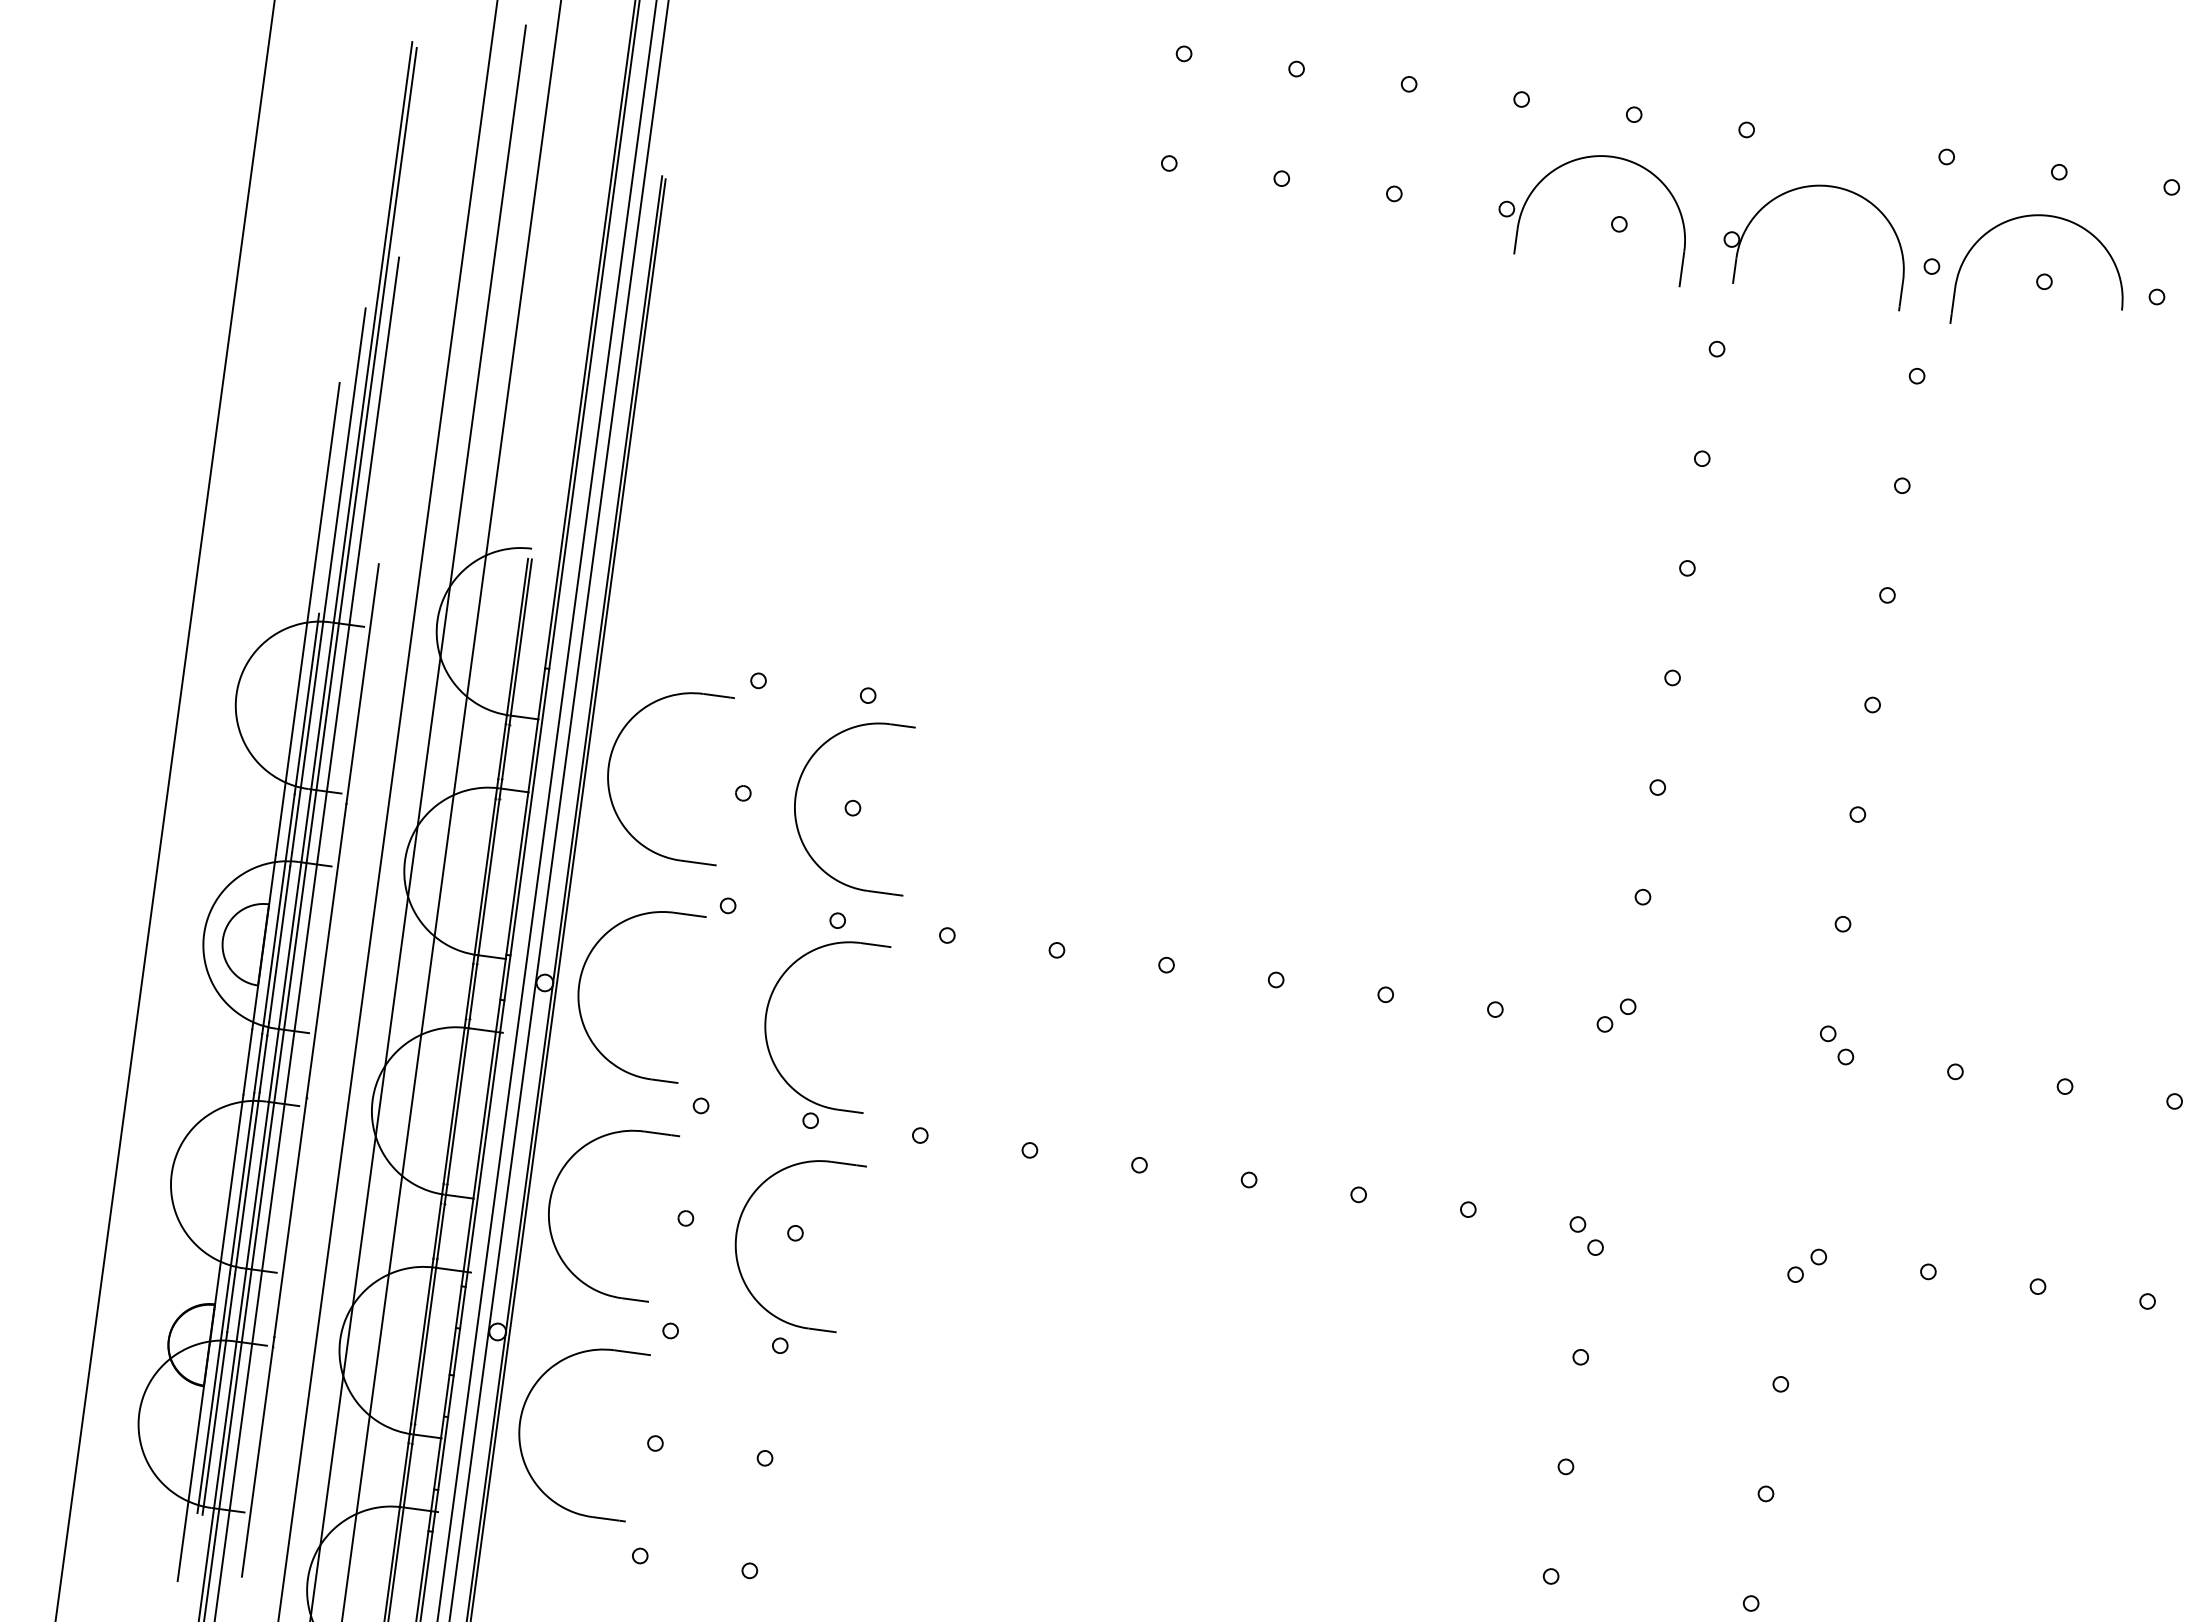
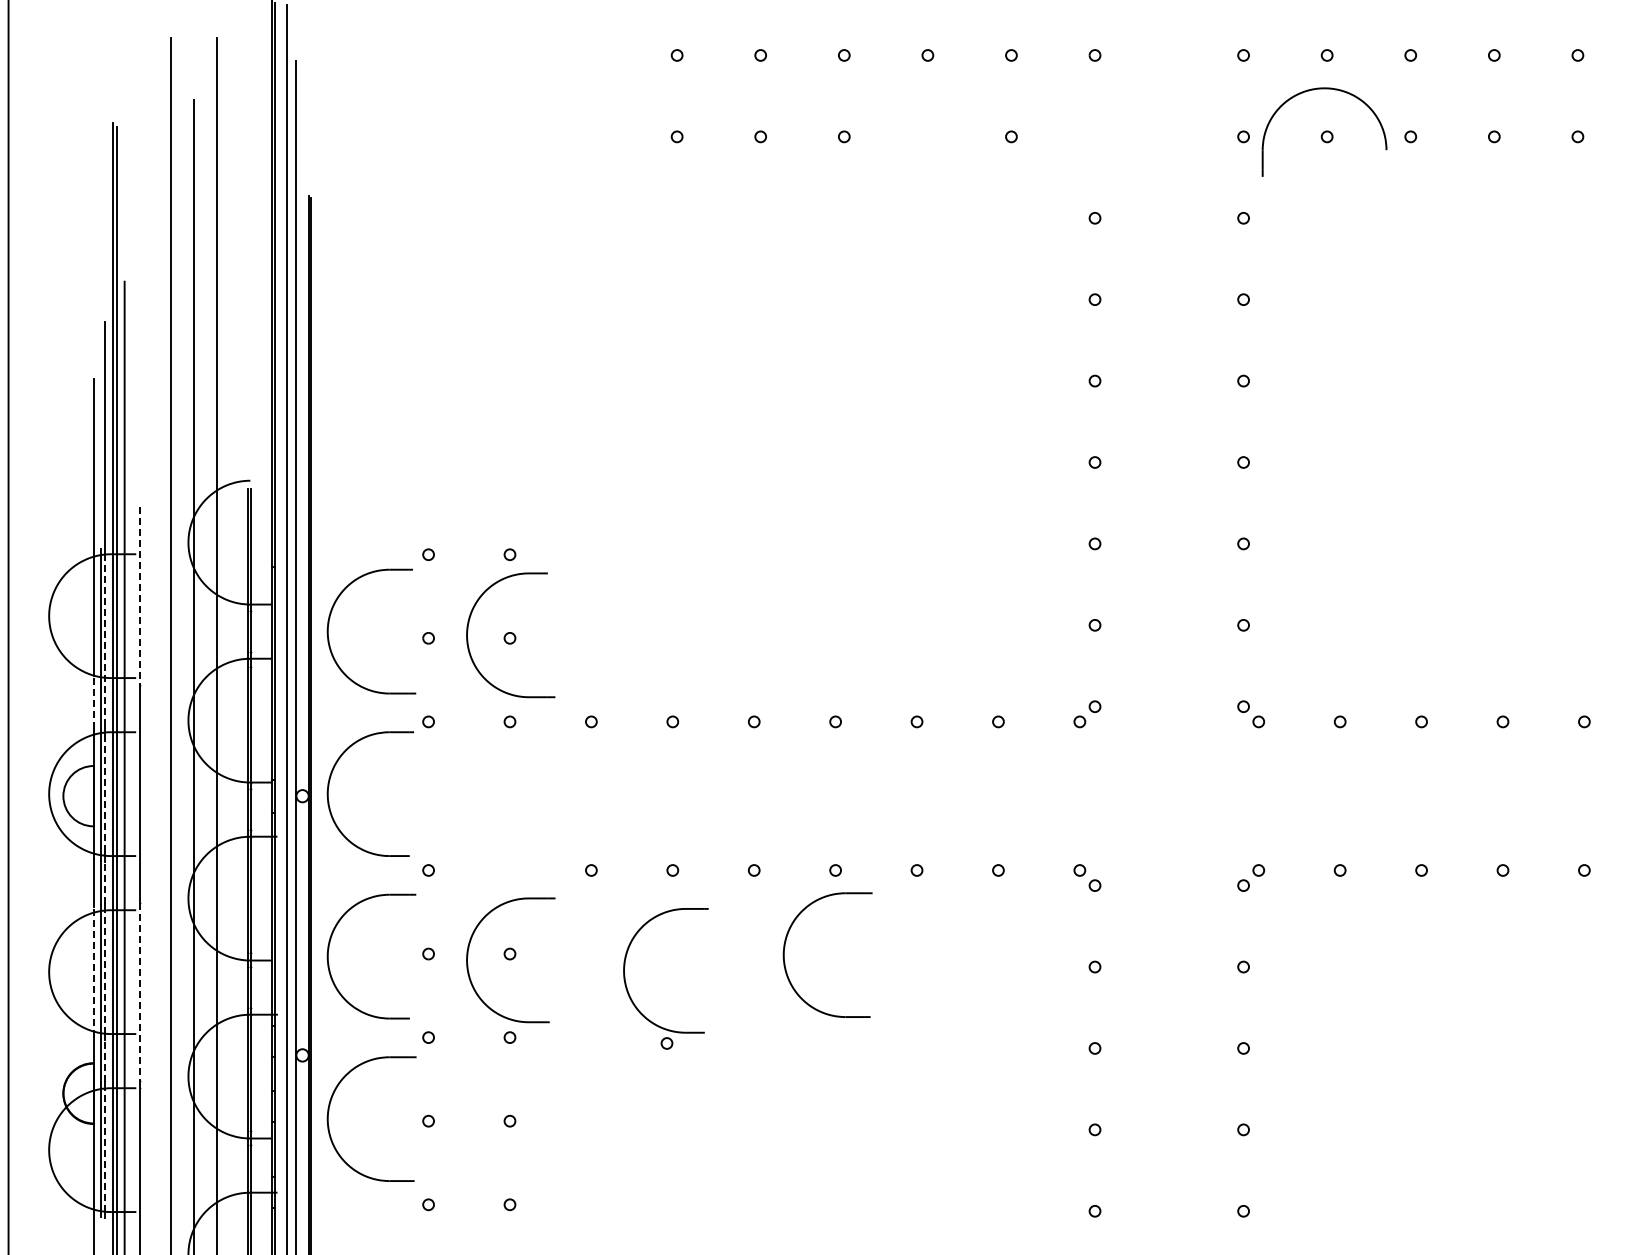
part: (1575, 161) -> (973, 95), removed
part: (1805, 188) -> (1143, 92), removed
line: (363, 684) -> (140, 596), solid -> dashed
line: (307, 737) -> (105, 640), solid -> dashed
line: (280, 818) -> (93, 702), solid -> dashed
line: (279, 944) -> (105, 794), solid -> dashed
part: (768, 1042) -> (628, 990), moved
line: (263, 1063) -> (105, 882), solid -> dashed
line: (231, 1182) -> (93, 972), solid -> dashed
line: (247, 1184) -> (105, 972), solid -> dashed
line: (291, 1217) -> (140, 992), solid -> dashed
part: (1167, 1274) -> (785, 947), added
line: (231, 1302) -> (105, 1060), solid -> dashed
line: (215, 1424) -> (105, 1150), solid -> dashed

